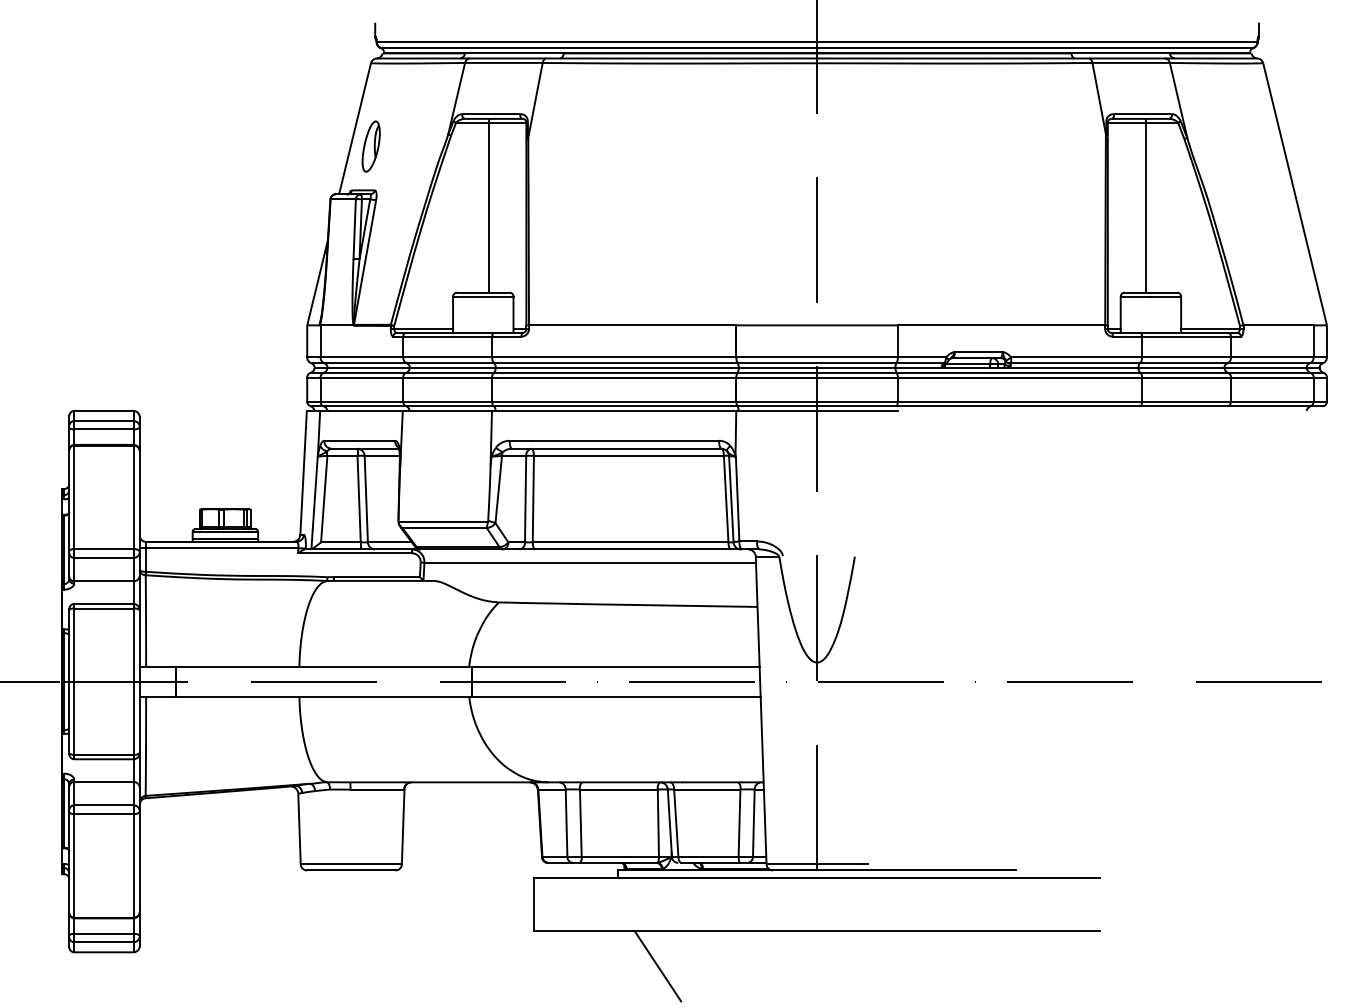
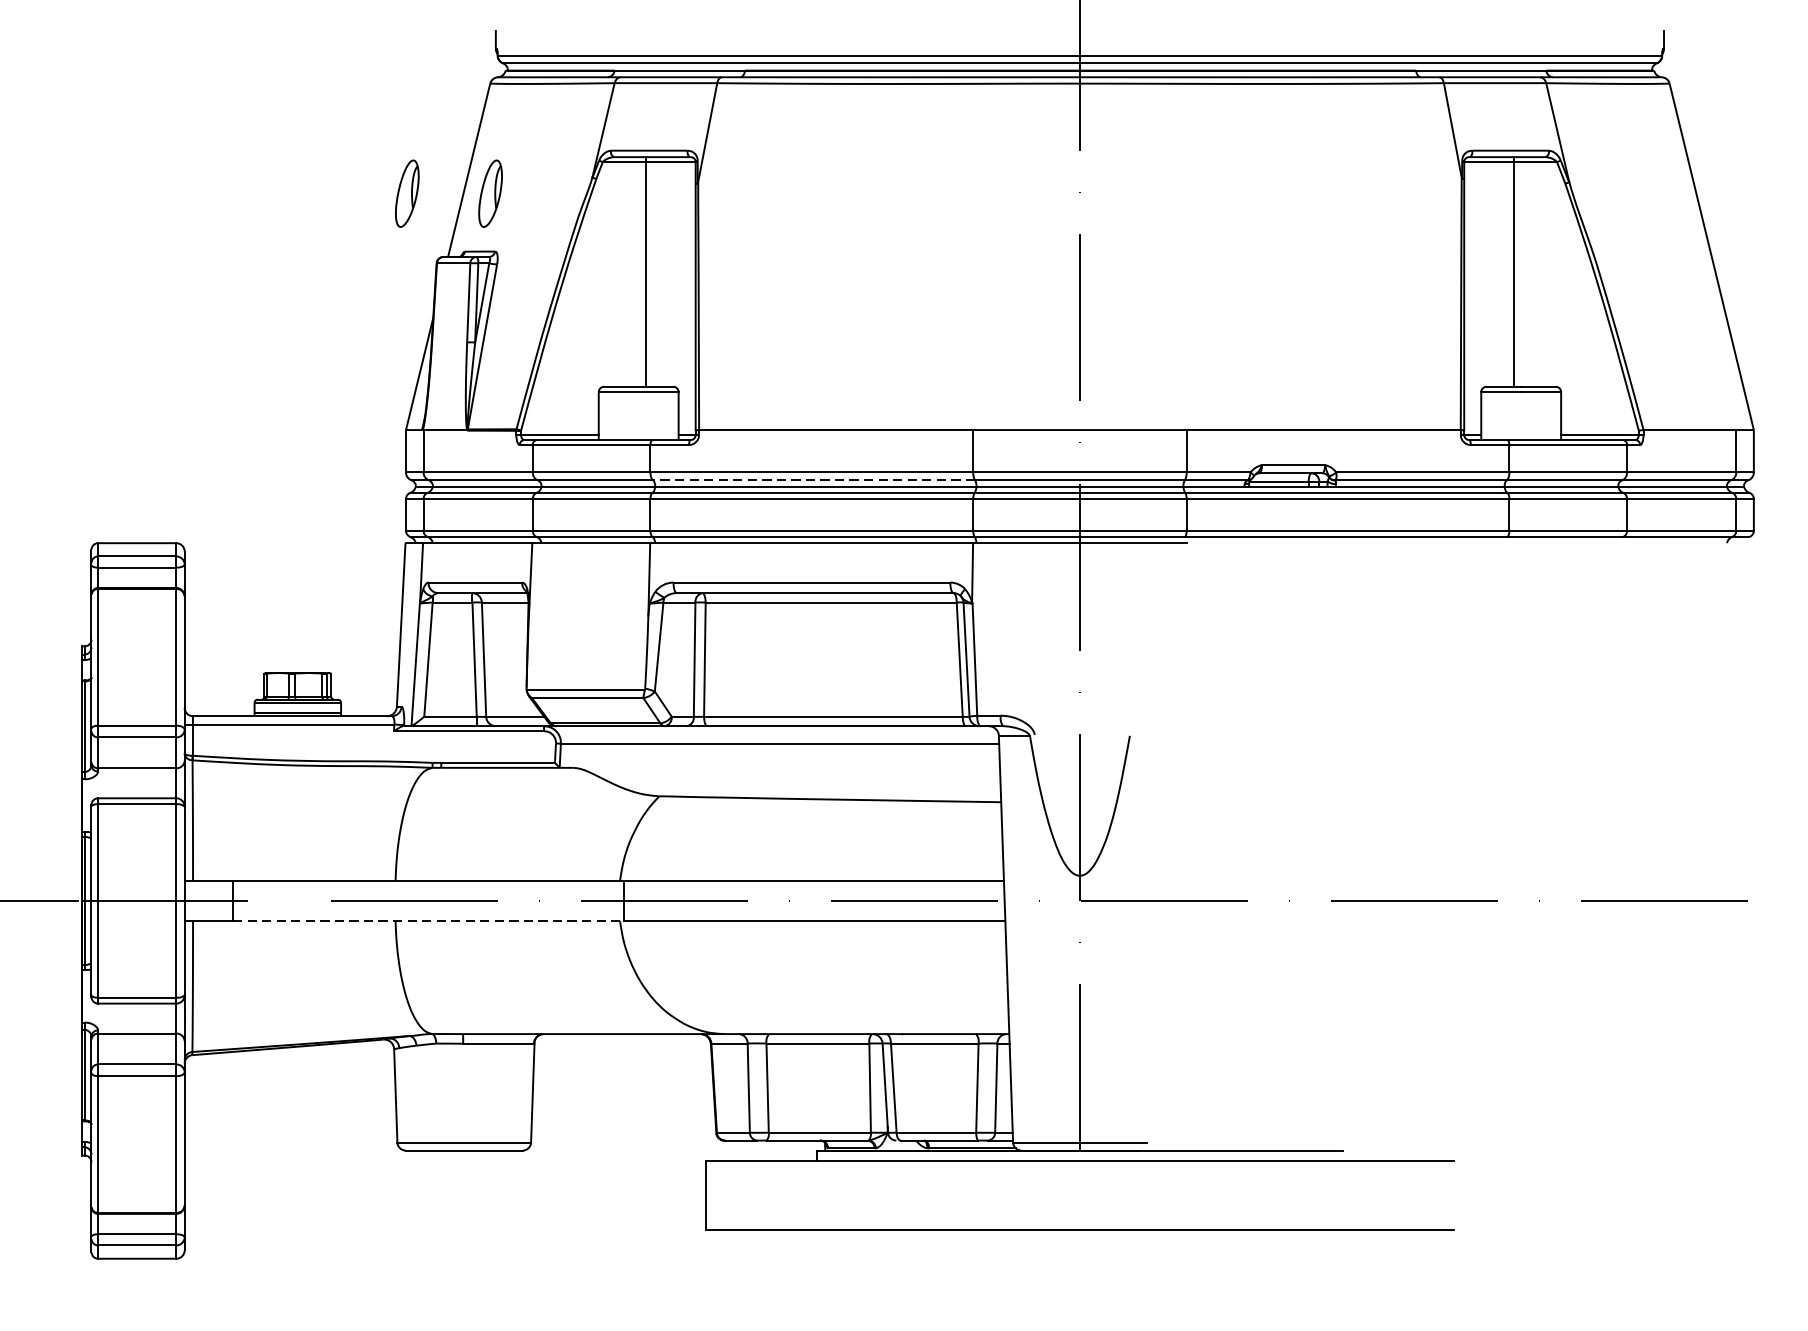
part: (307, 146) -> (406, 193), added
line: (615, 363) -> (813, 480), solid -> dashed
line: (324, 696) -> (428, 920), solid -> dashed
line: (657, 965) -> (868, 1276), removed

